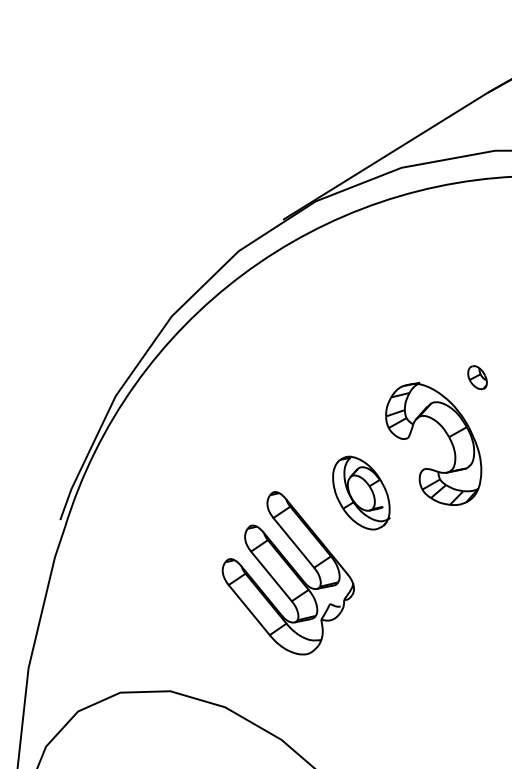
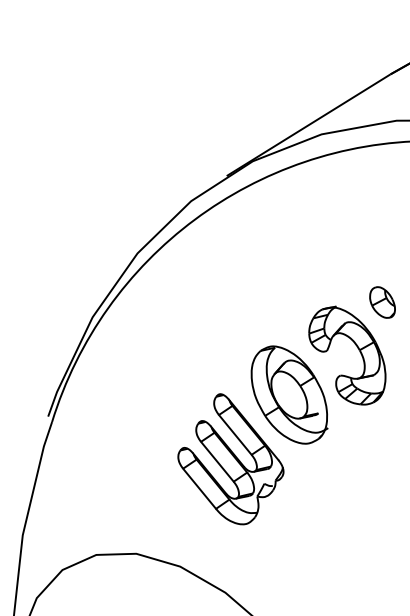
part: (477, 377) -> (382, 302), size x1.67
part: (361, 492) -> (289, 394), size x1.67

